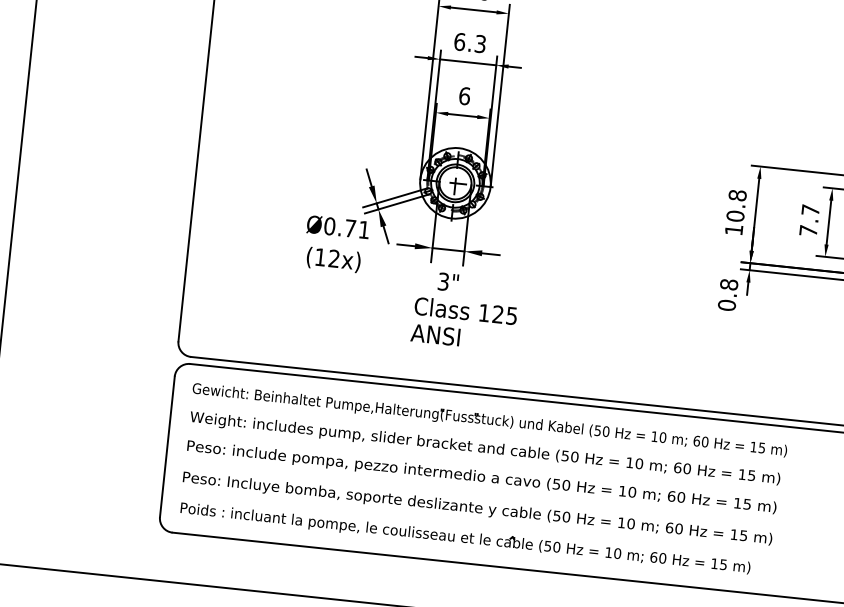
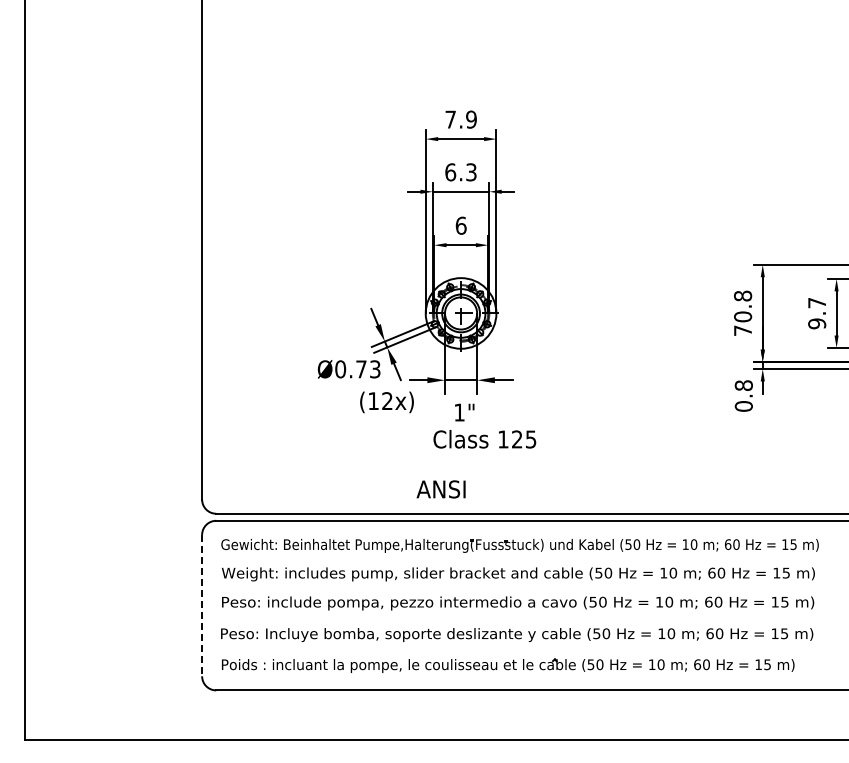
text: (733, 229) -> (742, 330), 10.8 -> 70.8
text: (364, 230) -> (375, 369), Ø0.71 -> Ø0.73
text: (808, 230) -> (817, 323), 7.7 -> 9.7
text: (333, 260) -> (386, 402), moved
text: (443, 281) -> (459, 412), 3" -> 1"
text: (434, 335) -> (440, 489), moved
line: (167, 446) -> (202, 605), solid -> dashed

